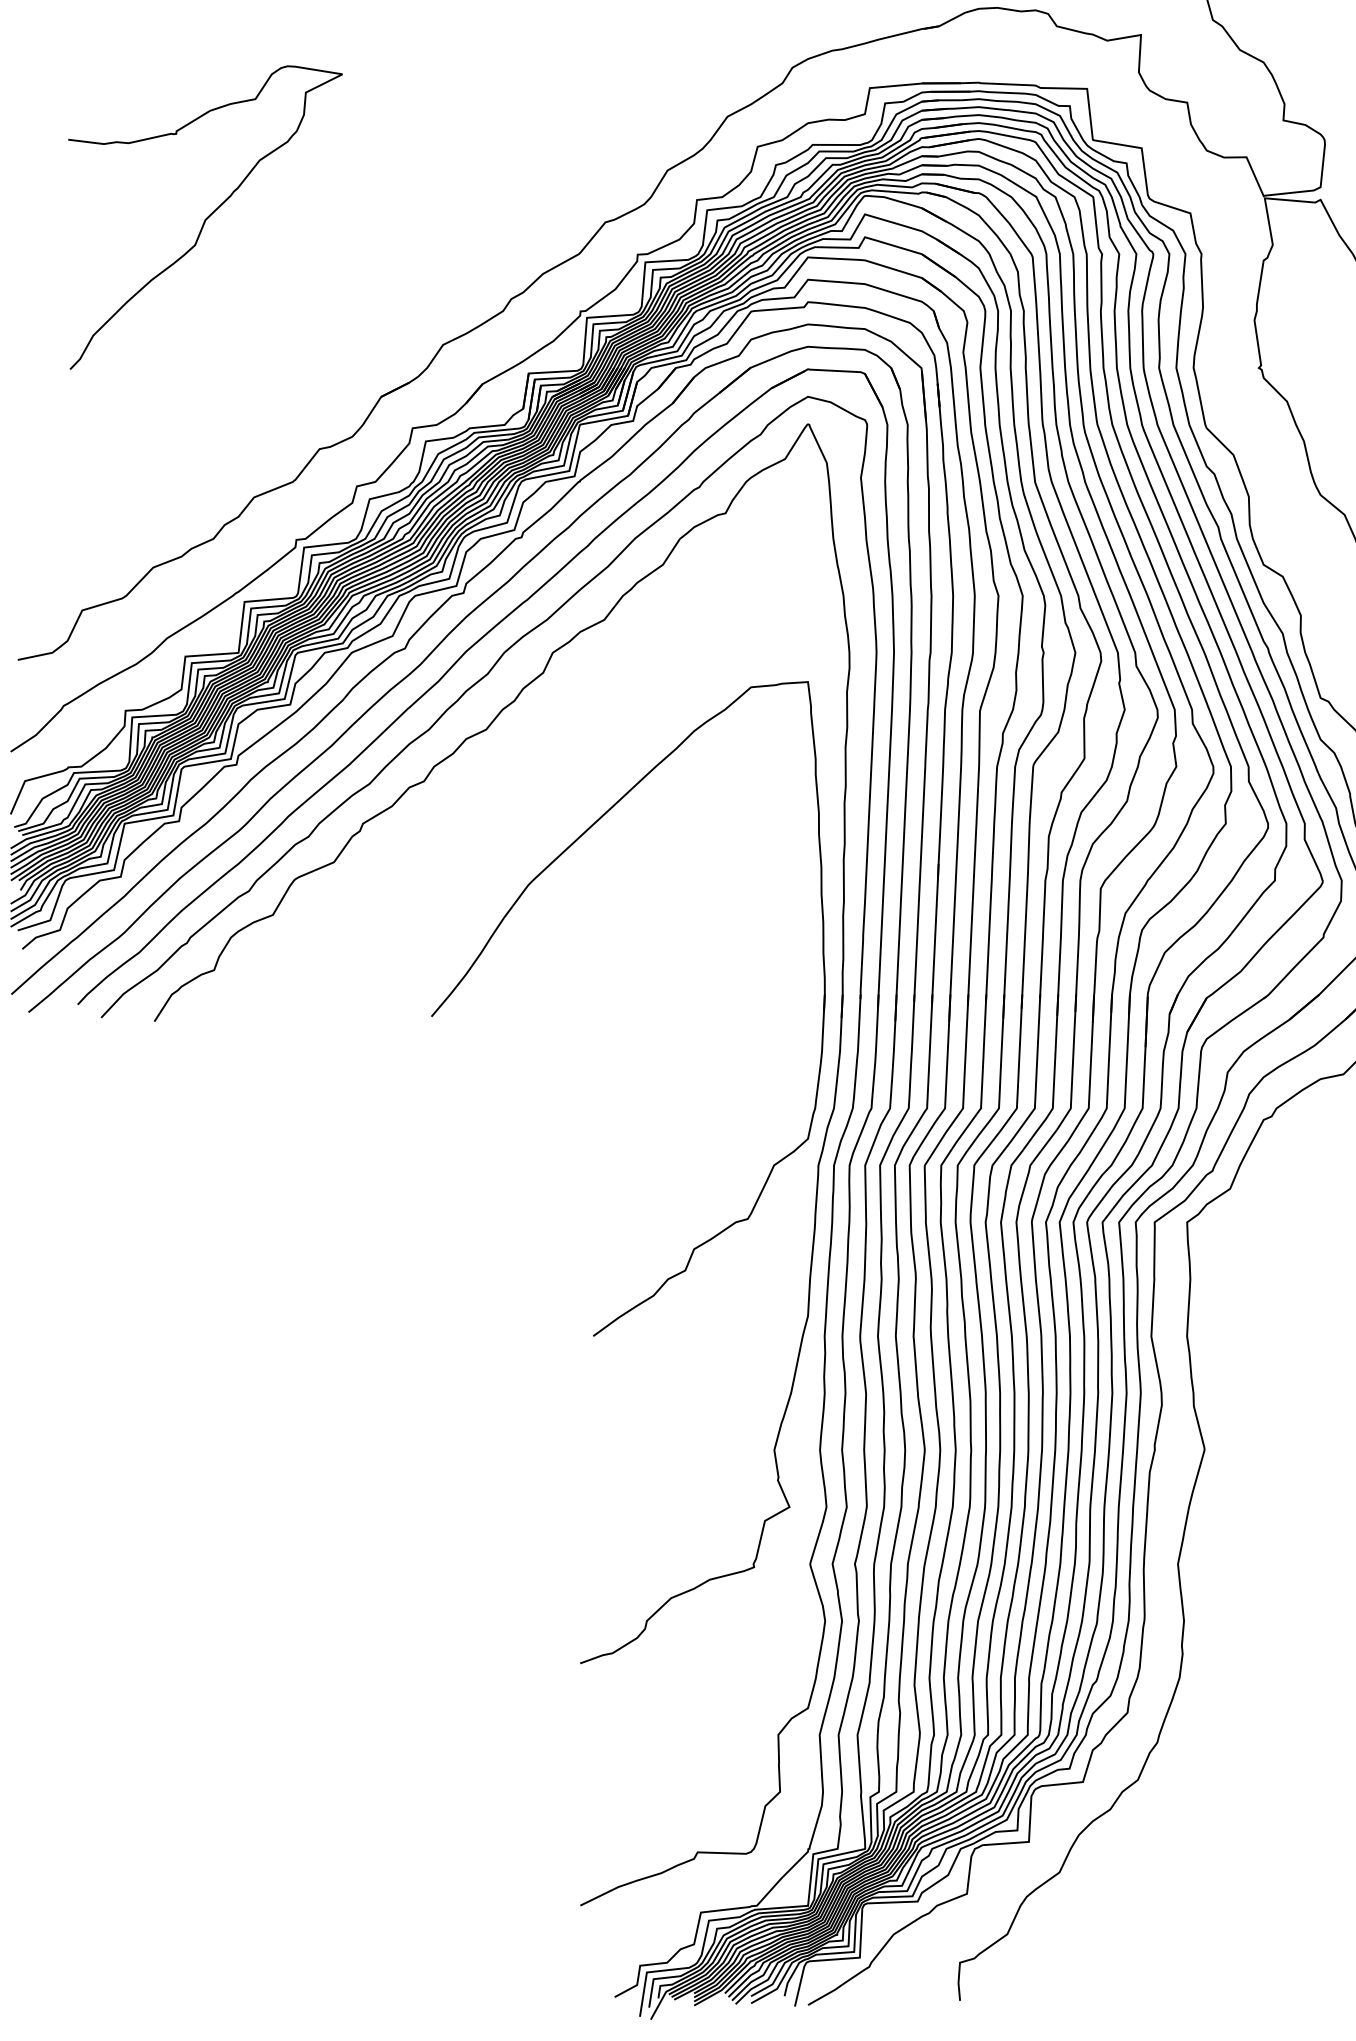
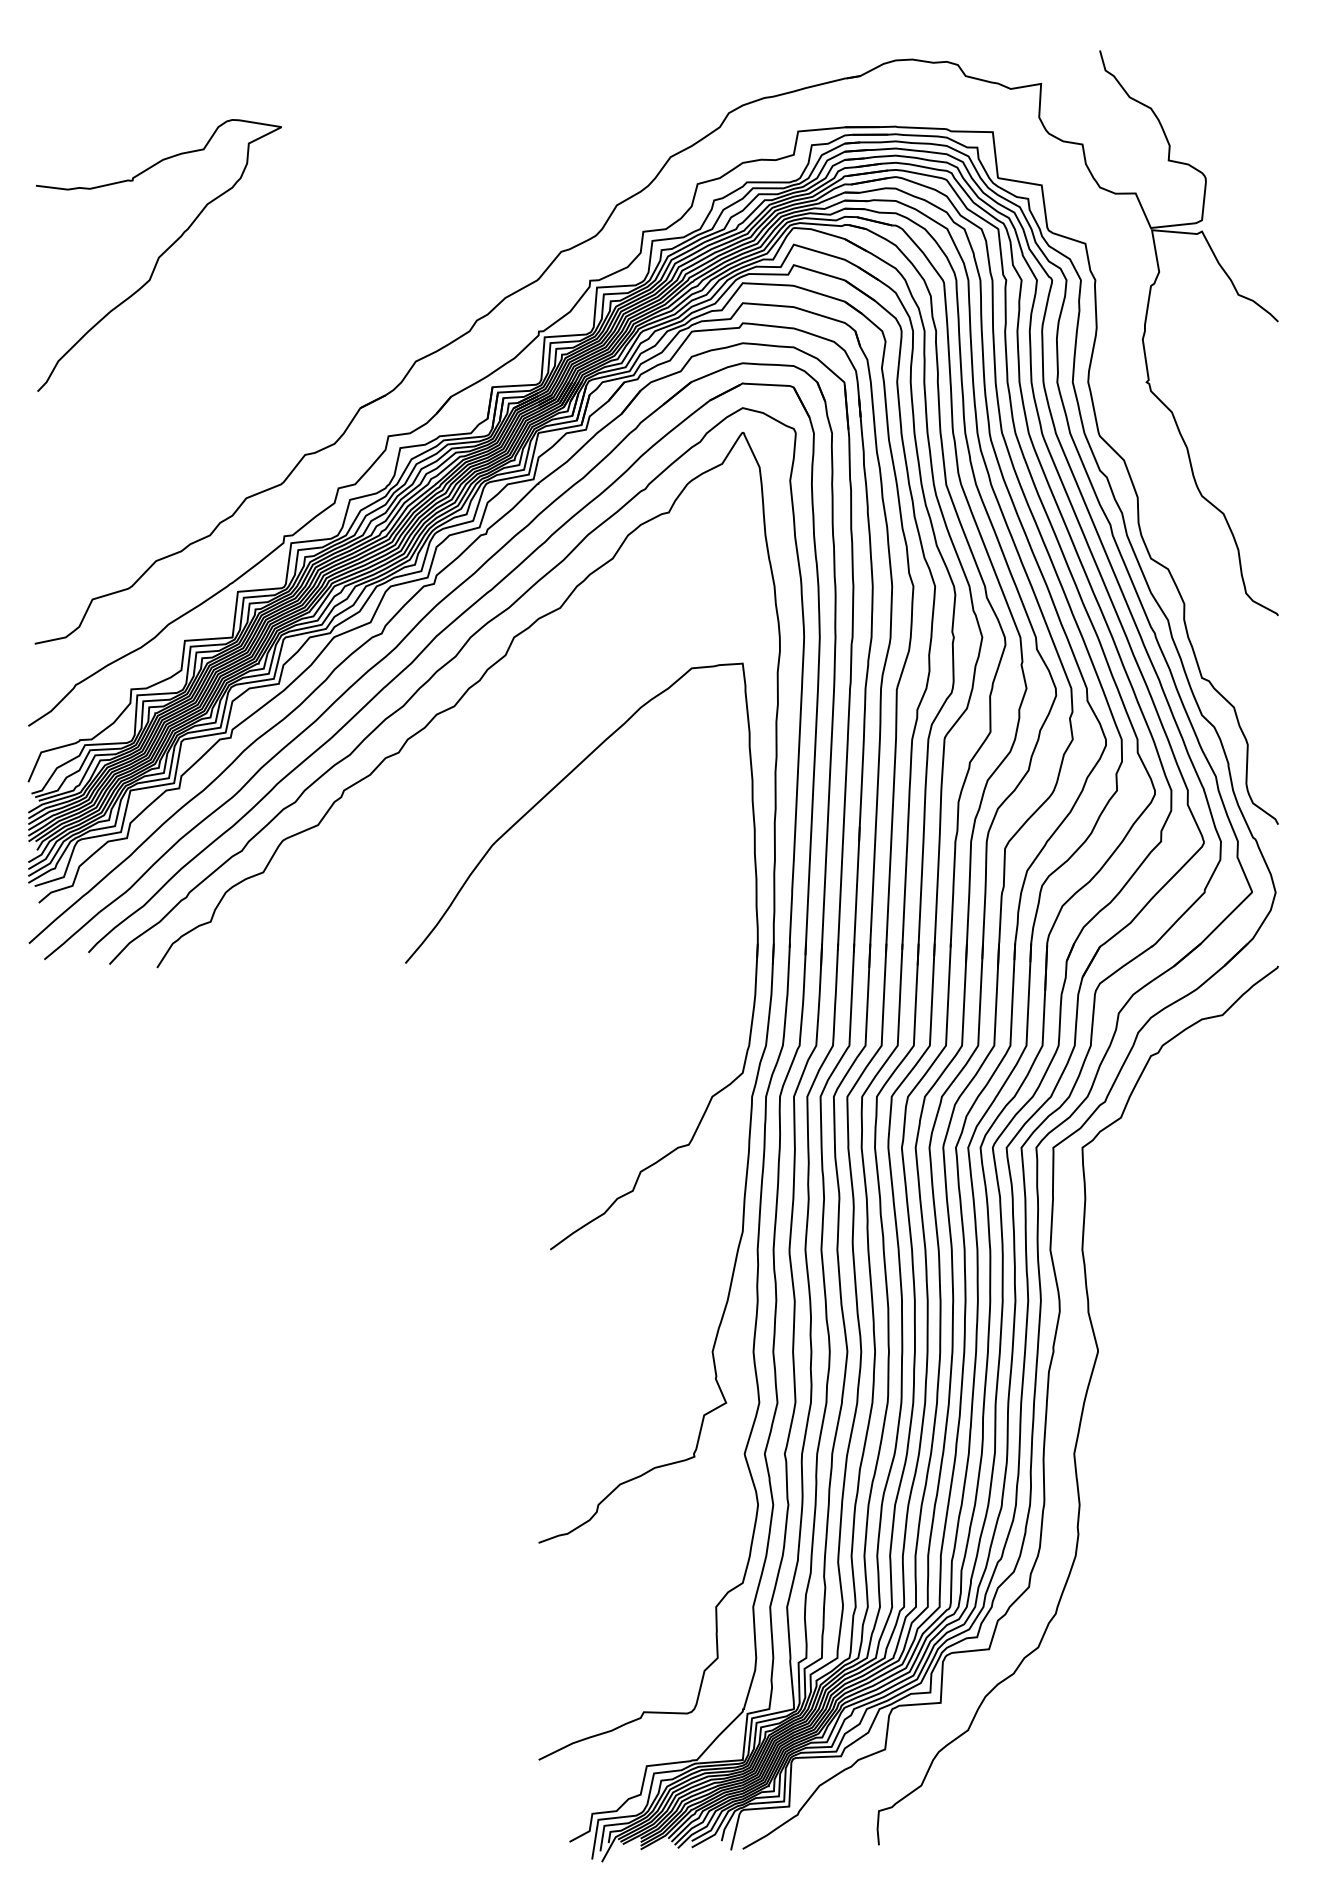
curve: (206, 217) -> (159, 255), moved

